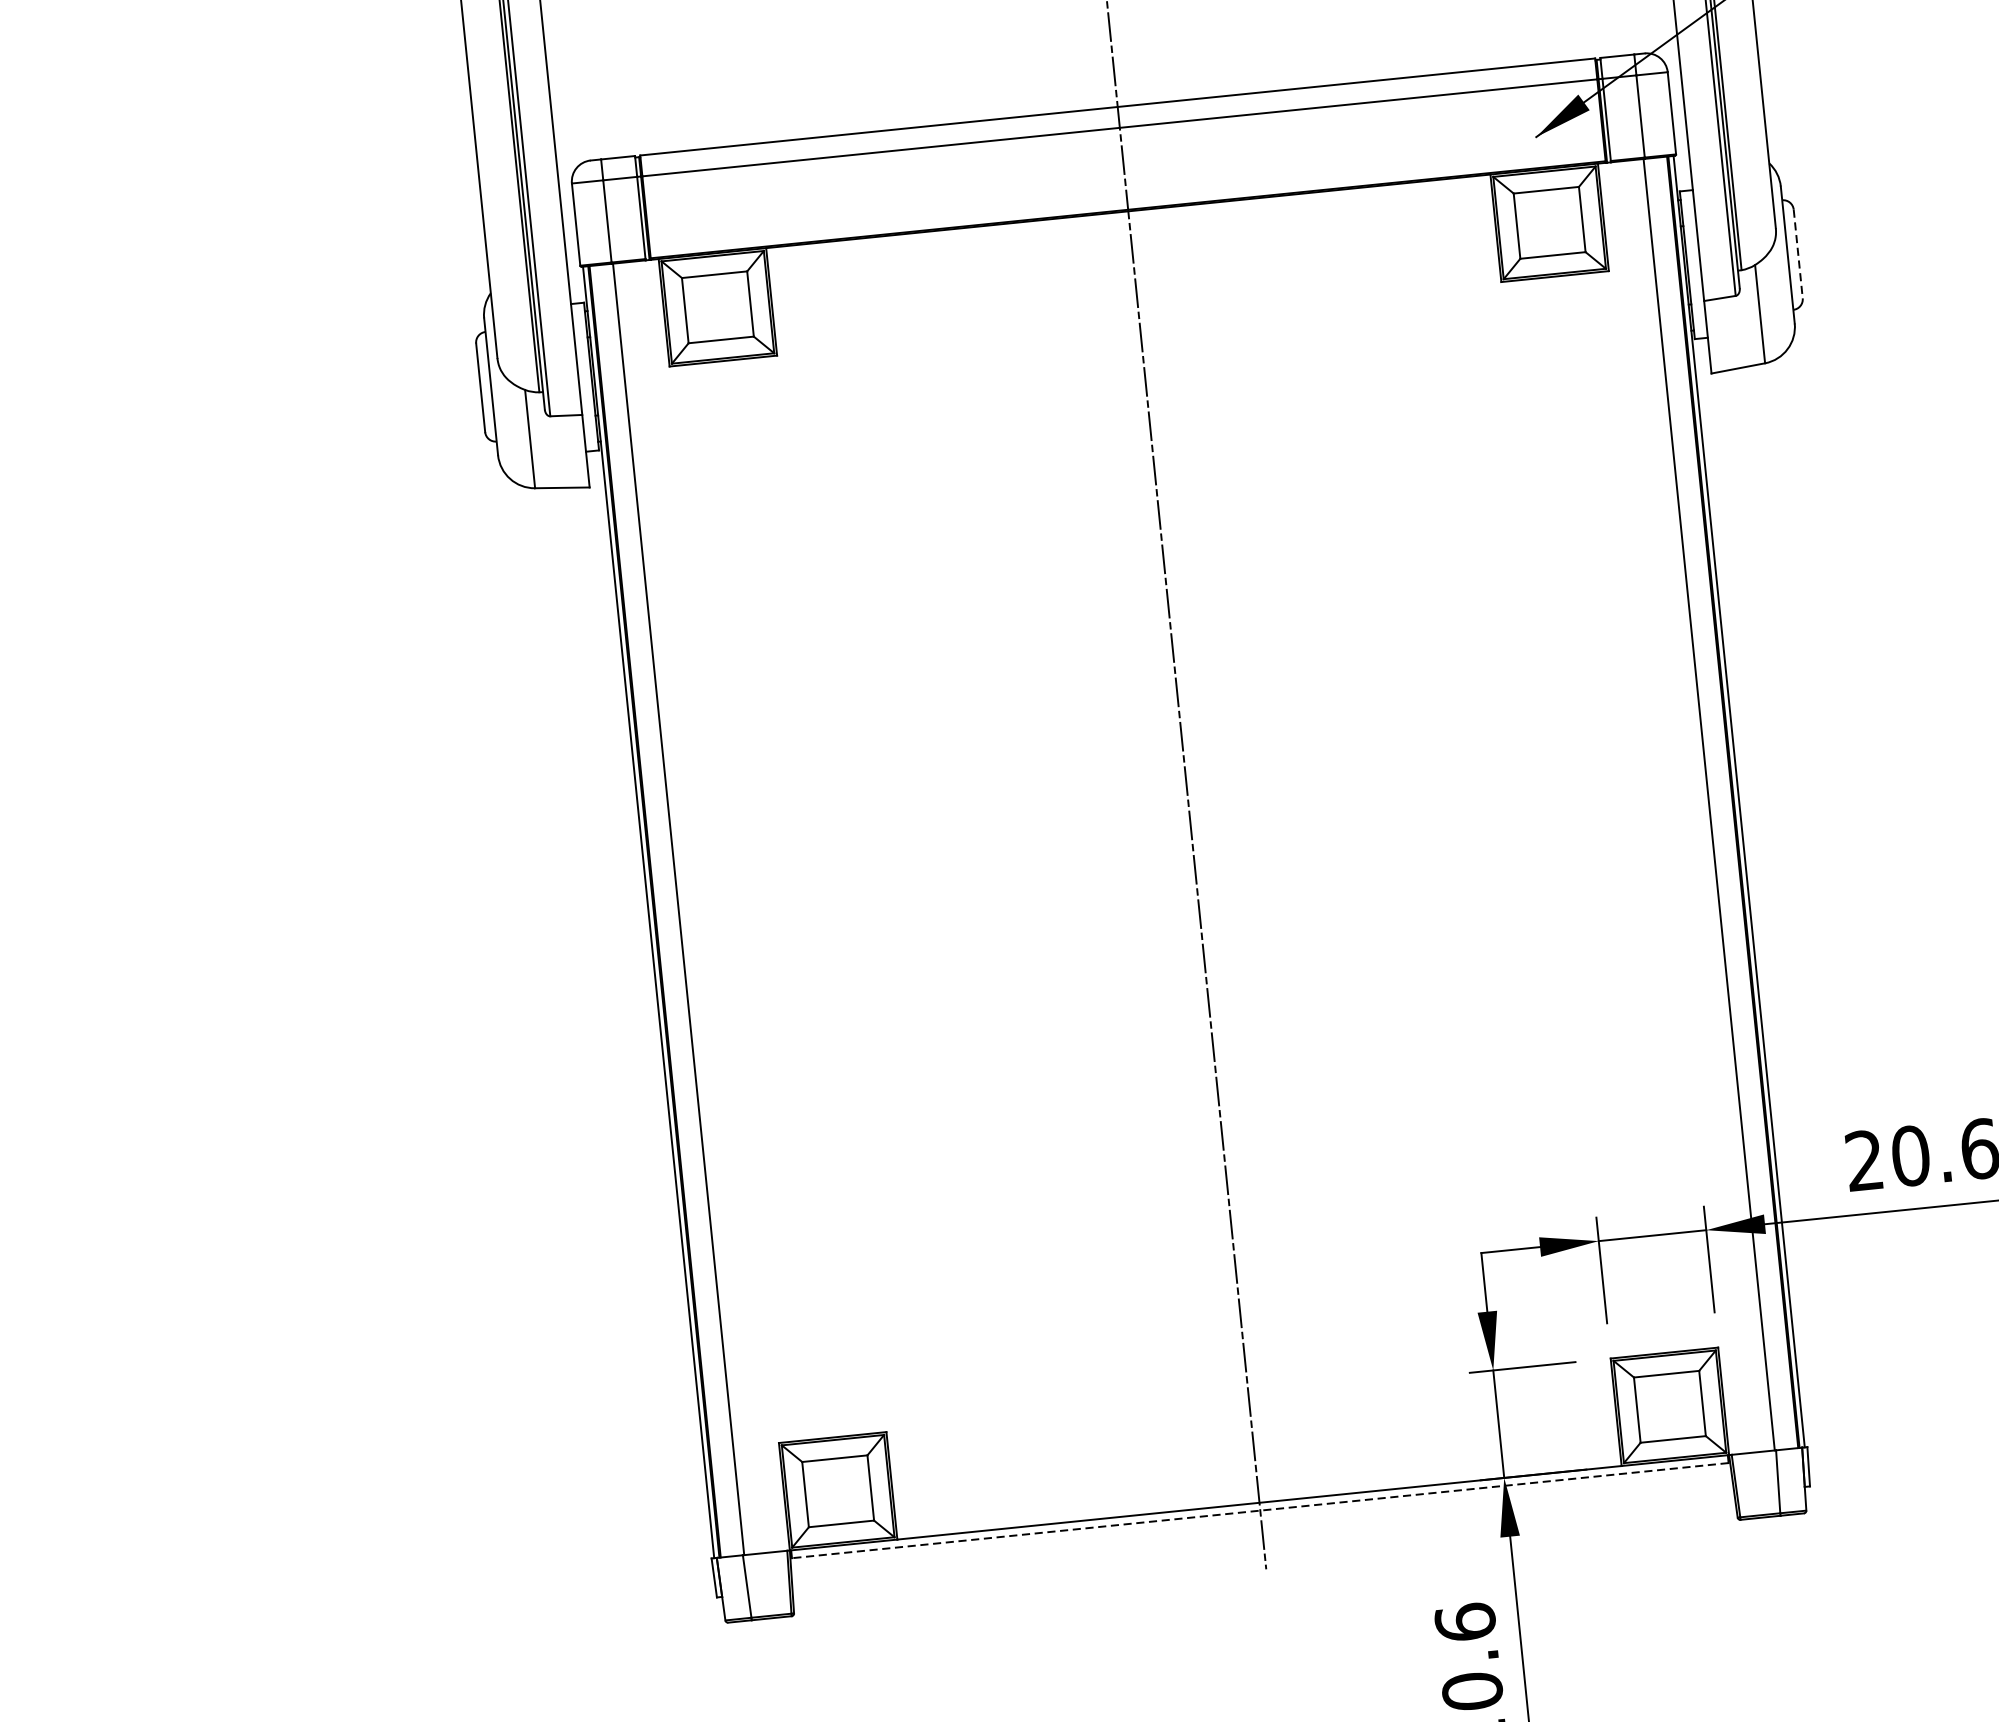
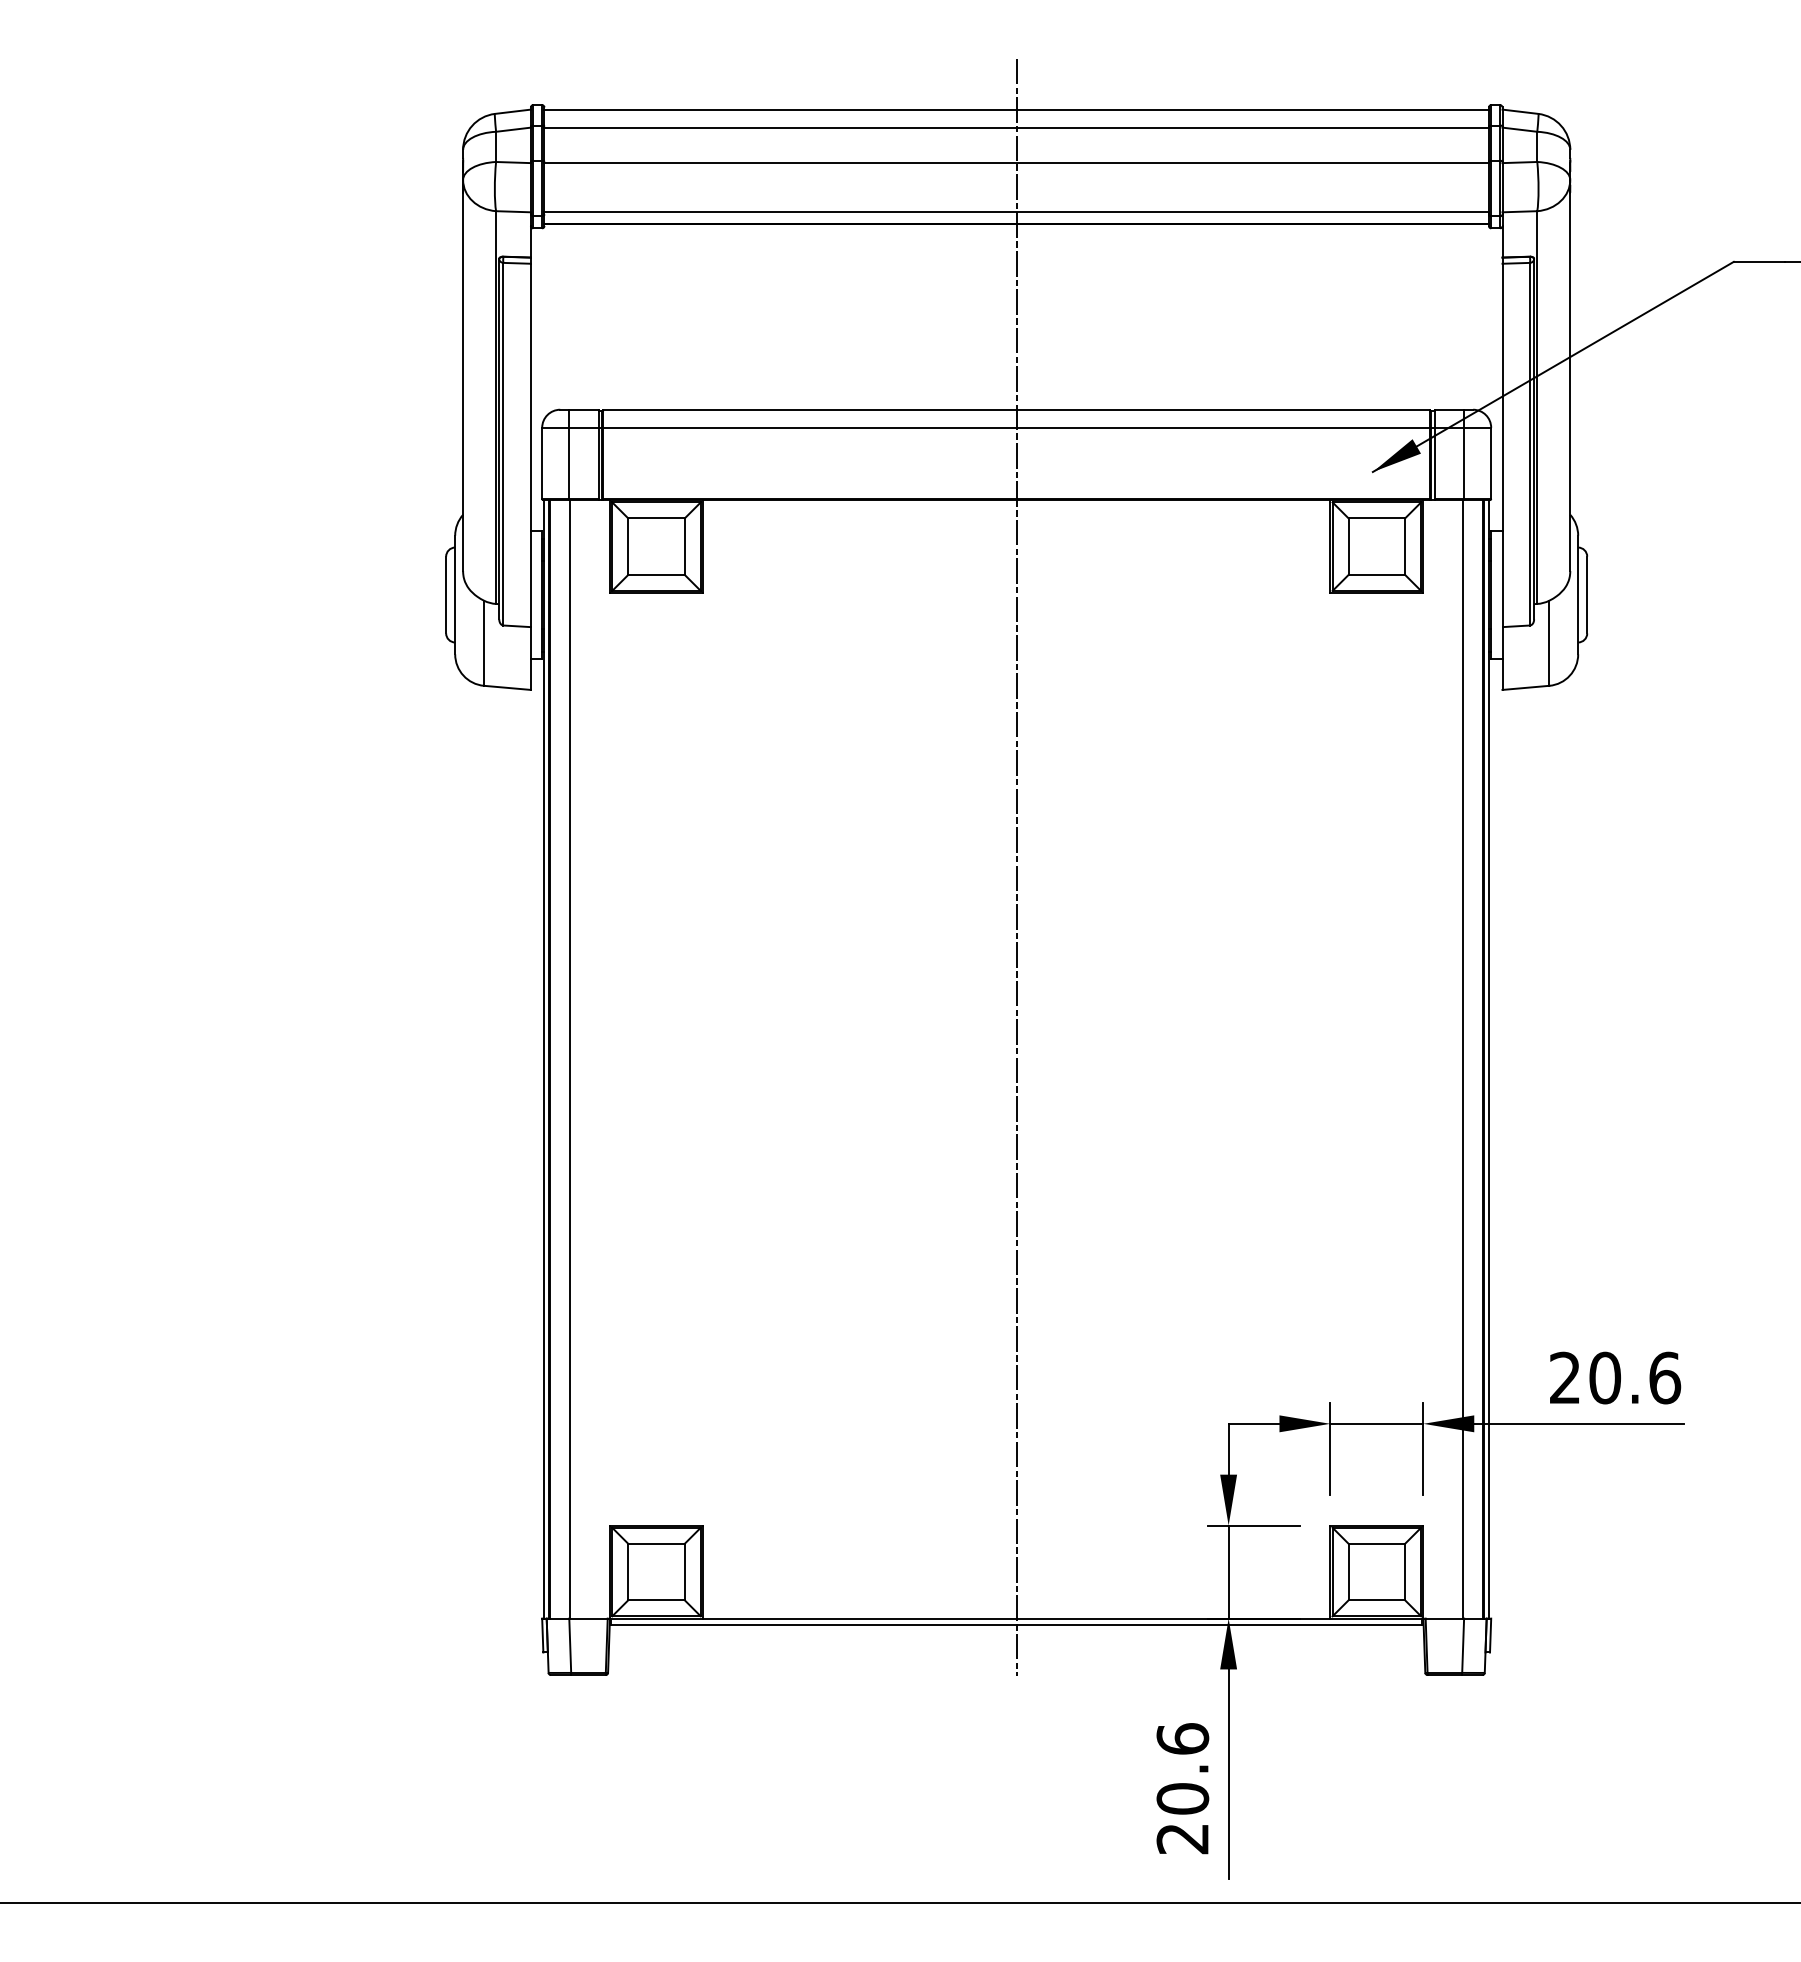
line: (1798, 254) -> (1587, 595), dashed -> solid
line: (1260, 1510) -> (1016, 1625), dashed -> solid

